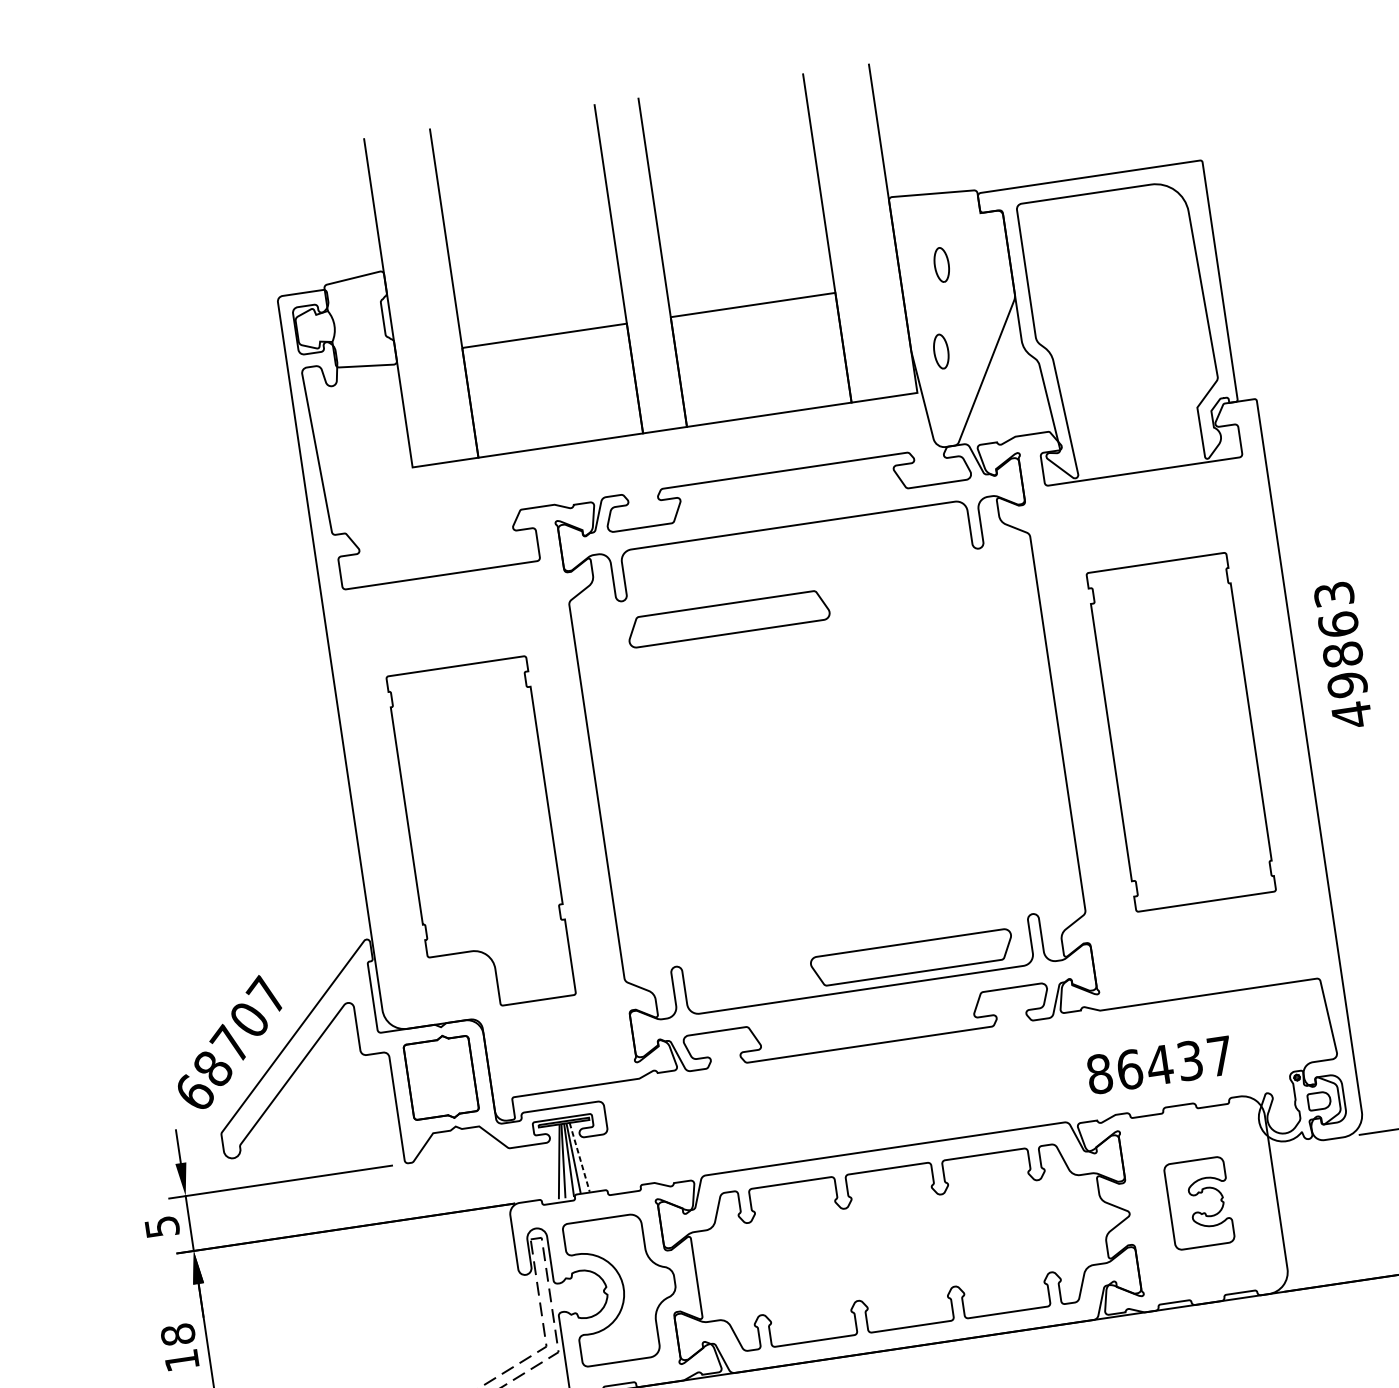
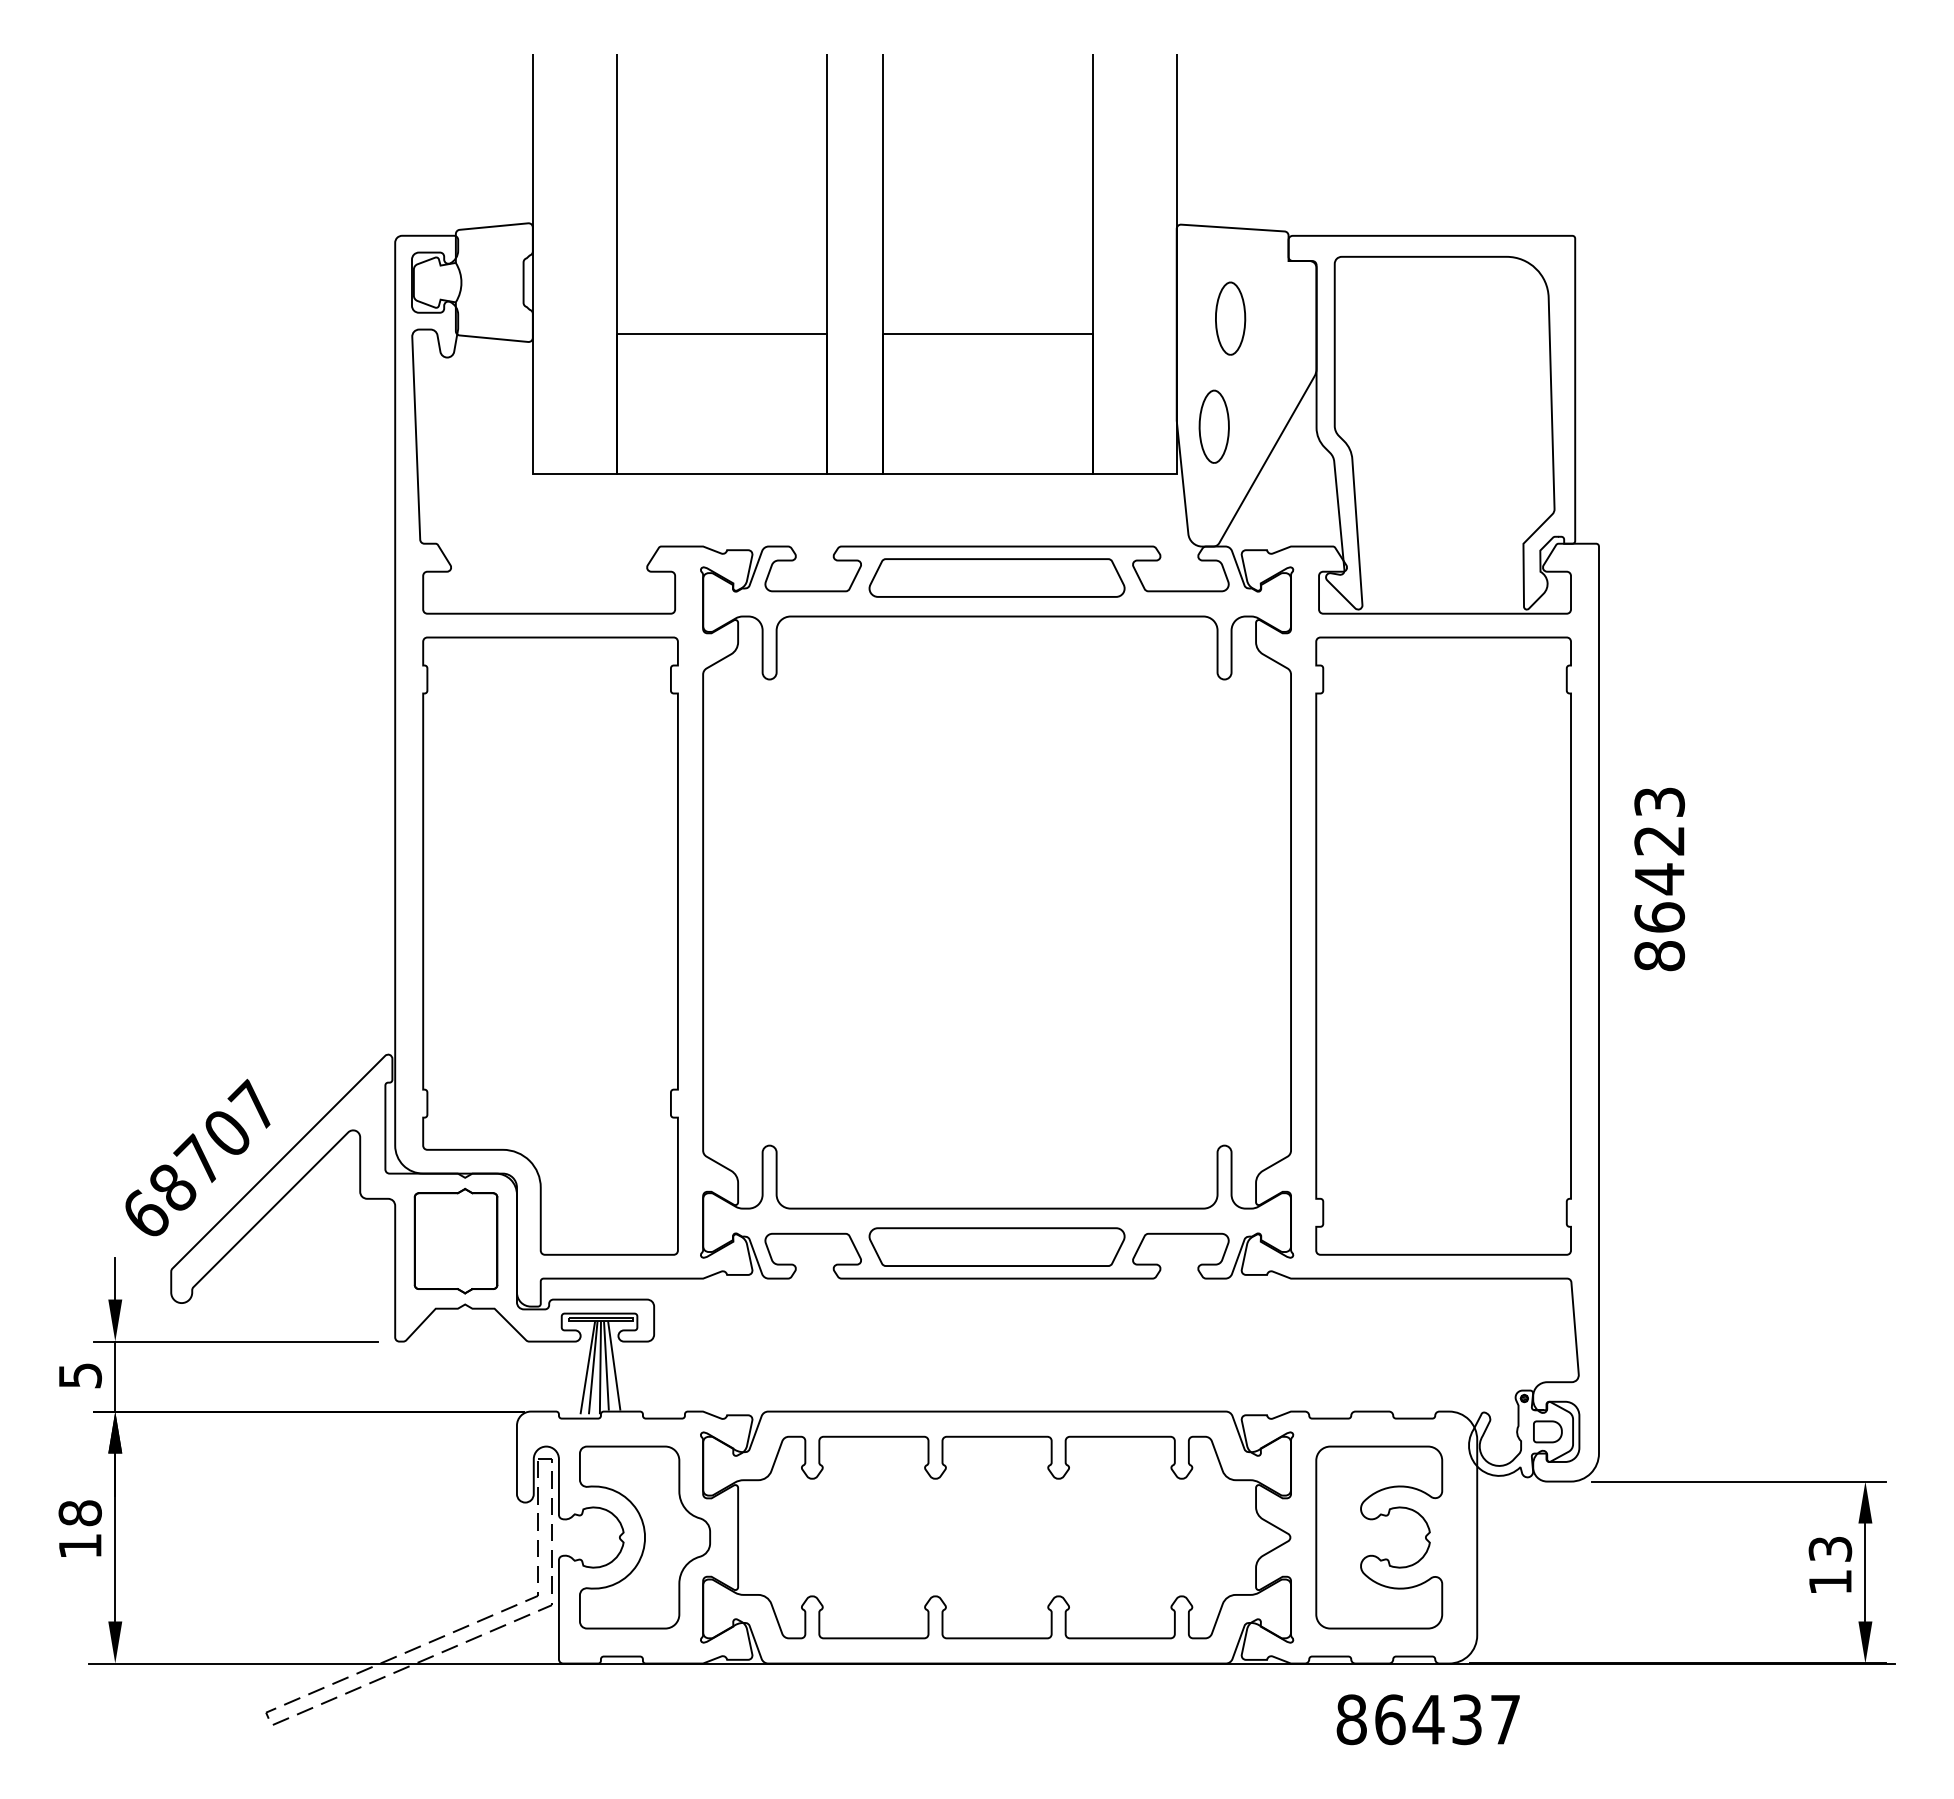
part: (941, 264) -> (1230, 318), size x1.67
part: (940, 351) -> (1213, 426), size x1.67
part: (727, 618) -> (996, 577), moved
text: (1345, 669) -> (1659, 898), 49863 -> 86423
part: (1181, 731) -> (1443, 945), size x1.43
part: (481, 835) -> (550, 945), size x1.43
part: (911, 957) -> (996, 1246), moved
text: (1159, 1065) -> (1427, 1719), moved
line: (579, 1157) -> (614, 1366), dashed -> solid
part: (1199, 1203) -> (1379, 1537), size x1.67

